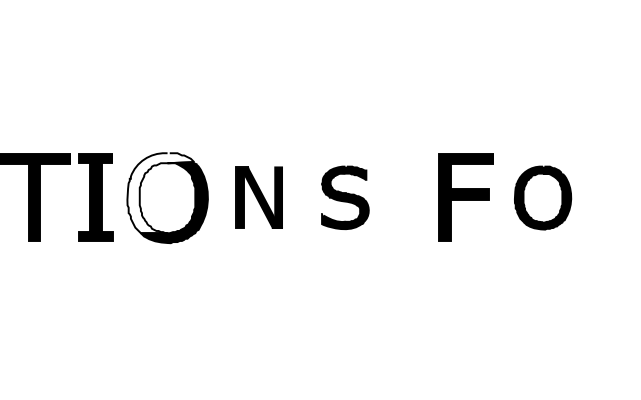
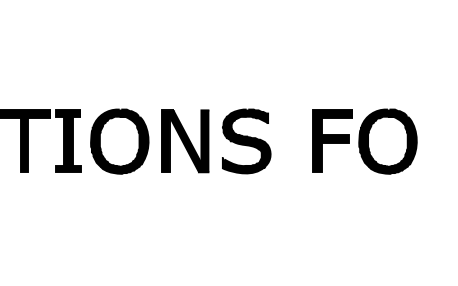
fill: (160, 192) -> (114, 137), added
part: (259, 197) -> (185, 141), size x1.43
part: (344, 197) -> (246, 141), size x1.43
part: (542, 197) -> (387, 141), size x1.43

